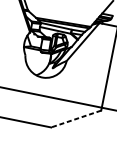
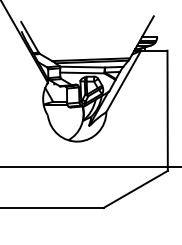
line: (76, 119) -> (135, 189), dashed -> solid

